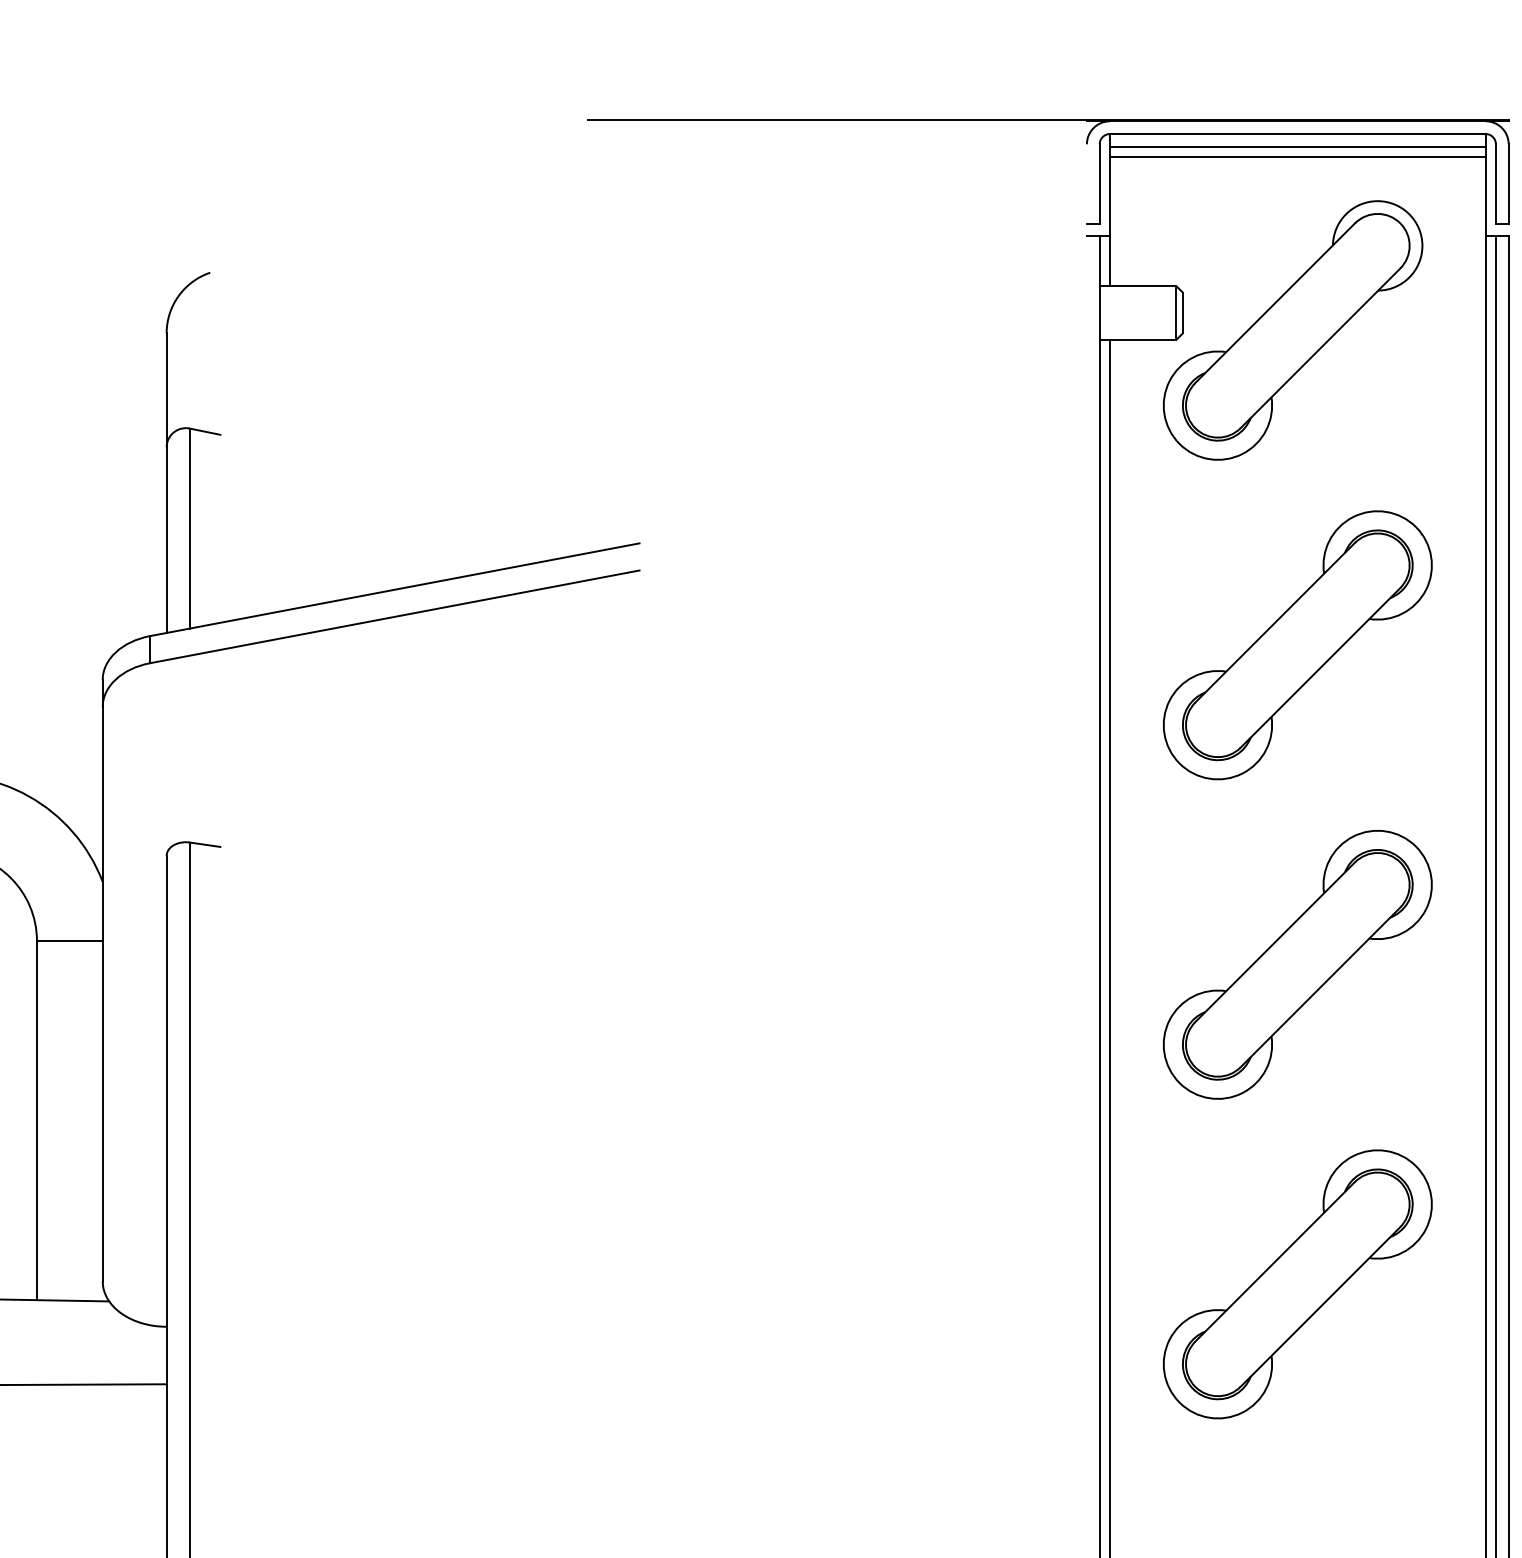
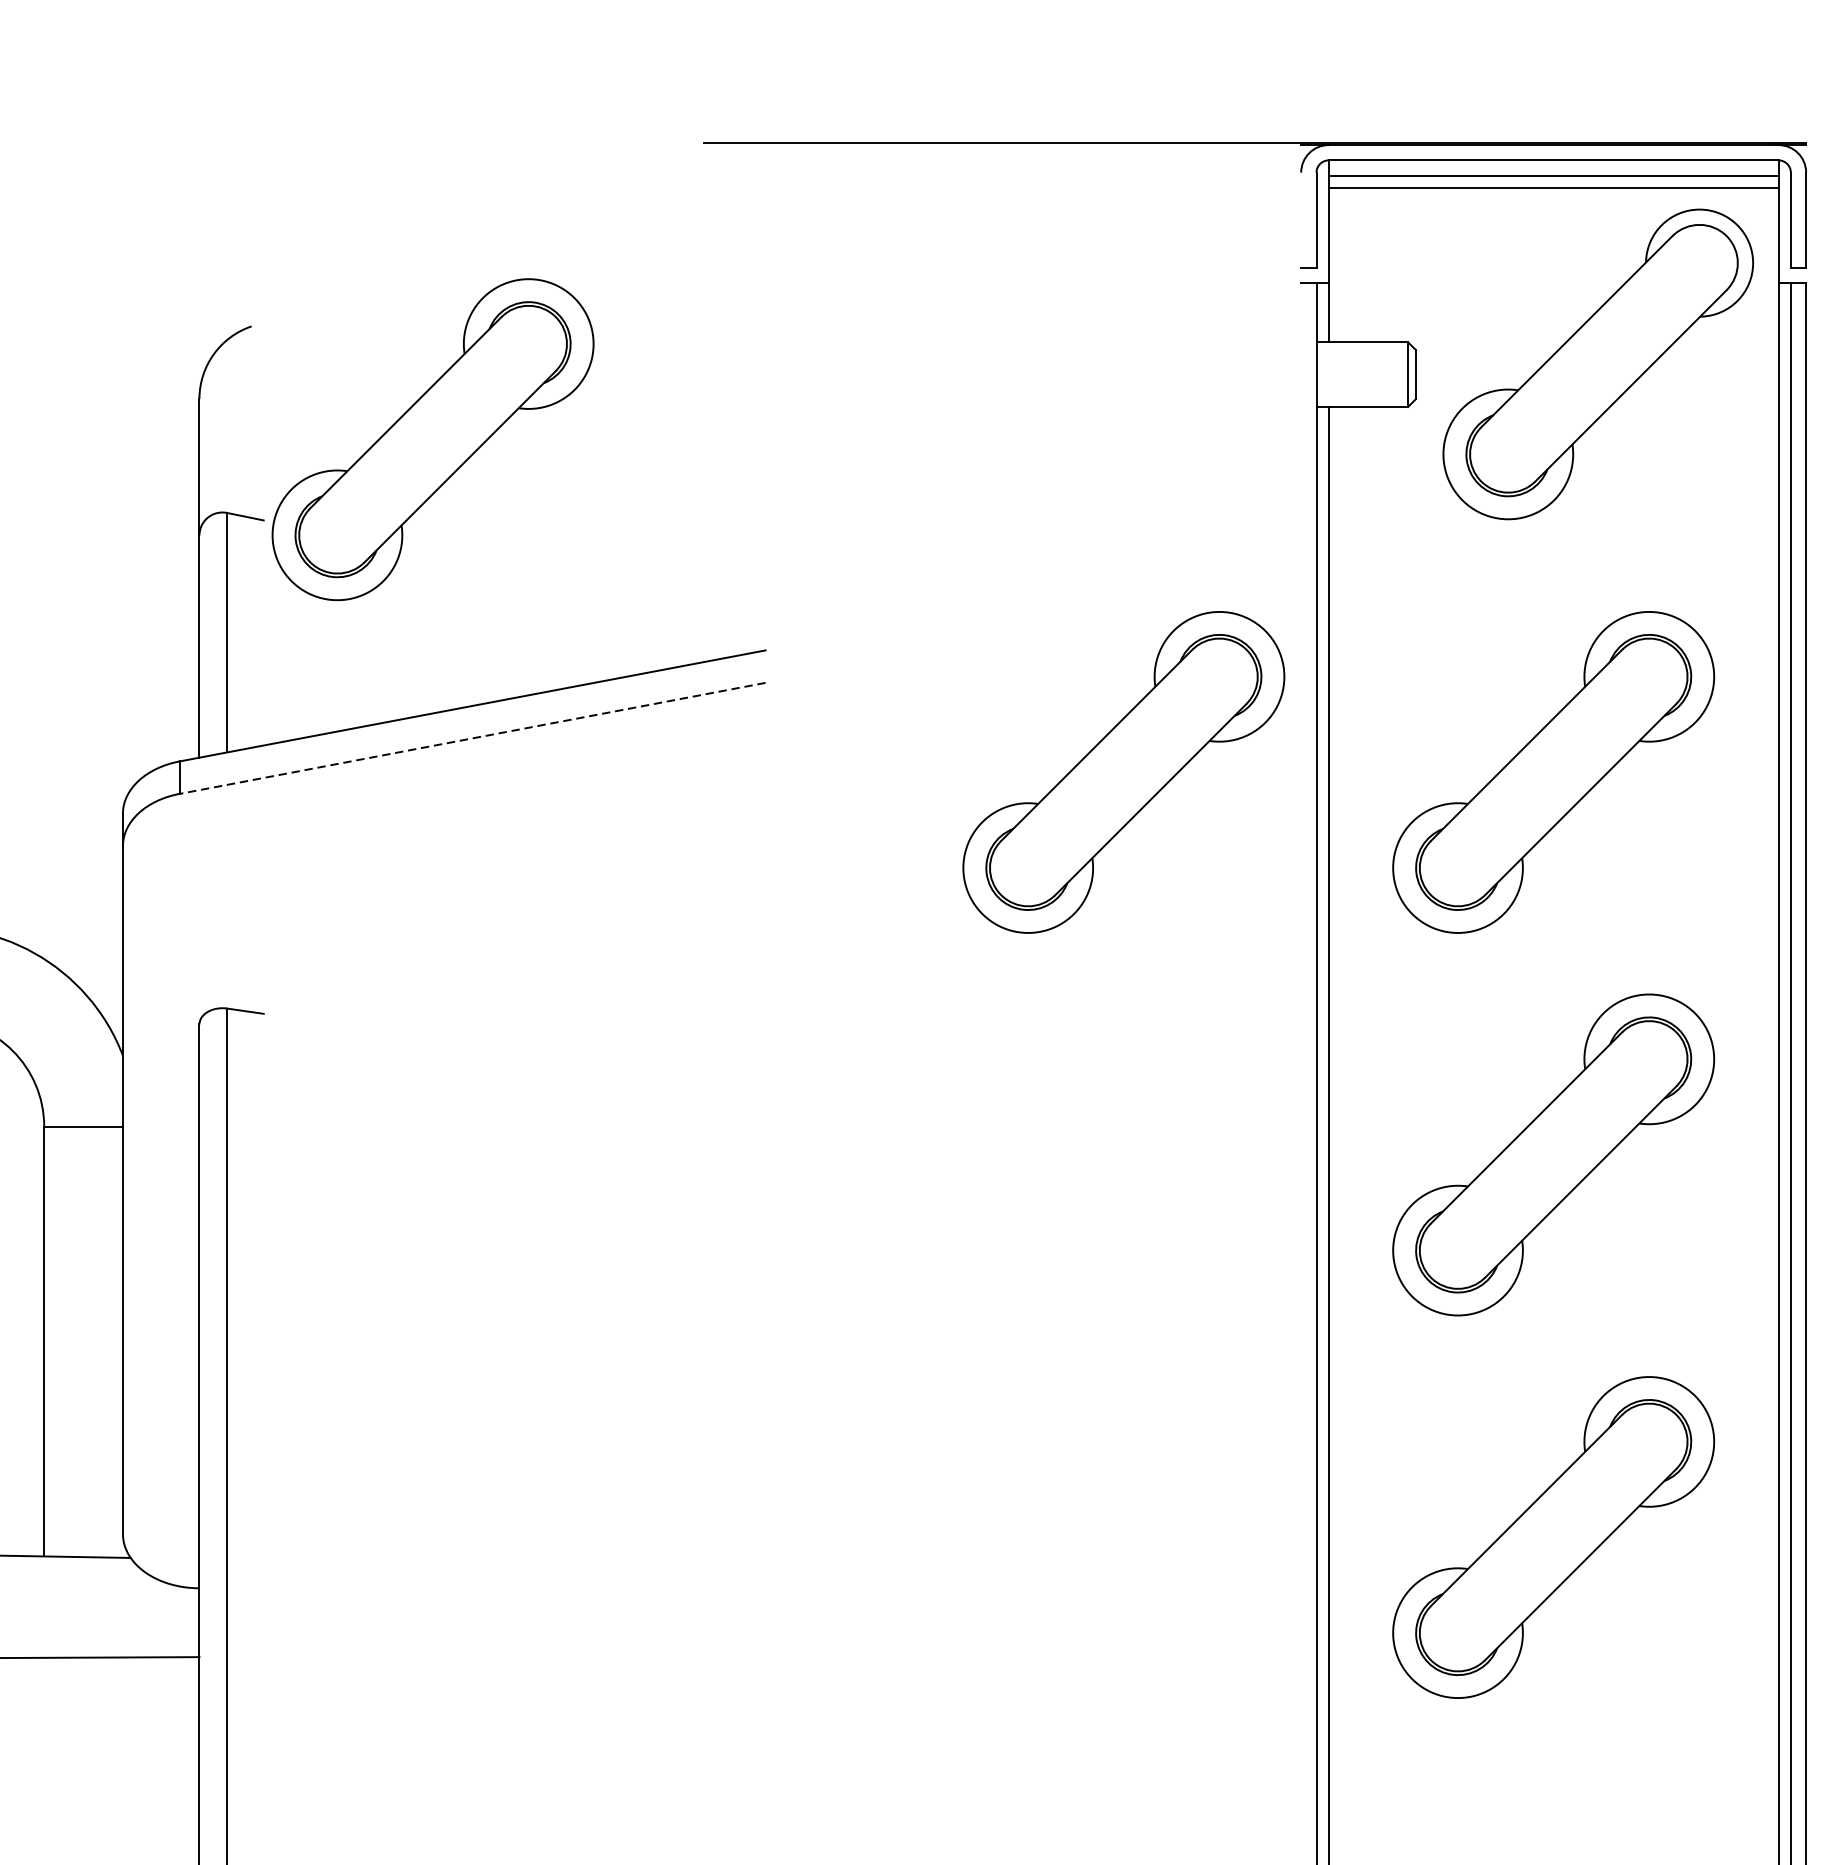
part: (1293, 330) -> (1598, 364), moved
part: (361, 367) -> (432, 439), added
line: (394, 616) -> (472, 737), solid -> dashed
part: (938, 645) -> (1123, 772), added

